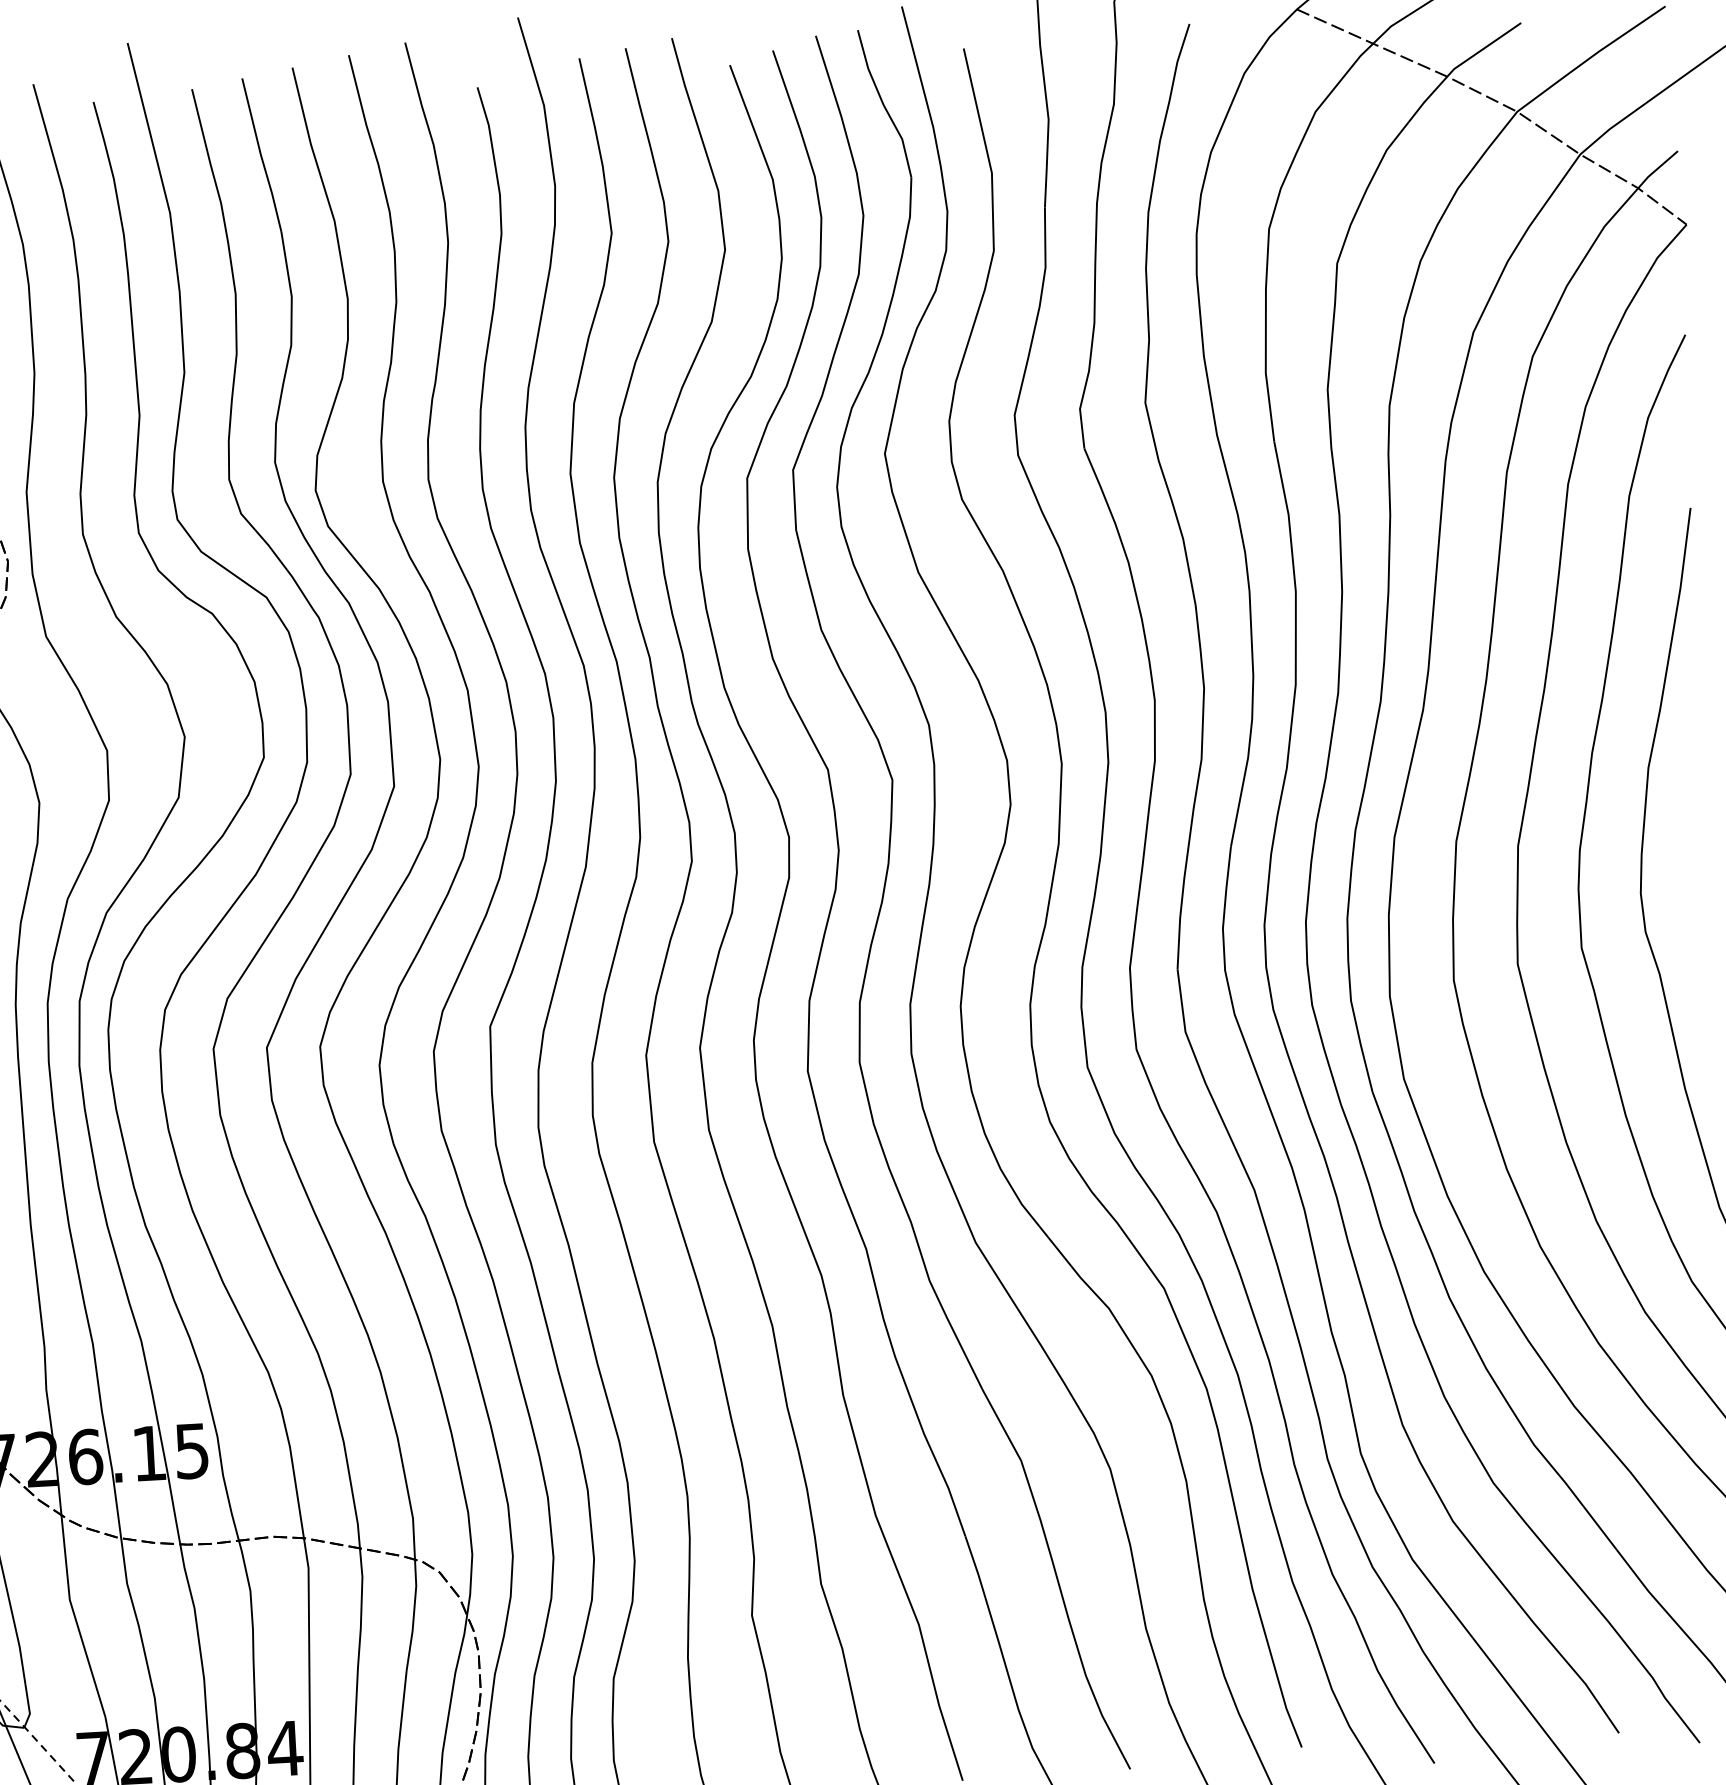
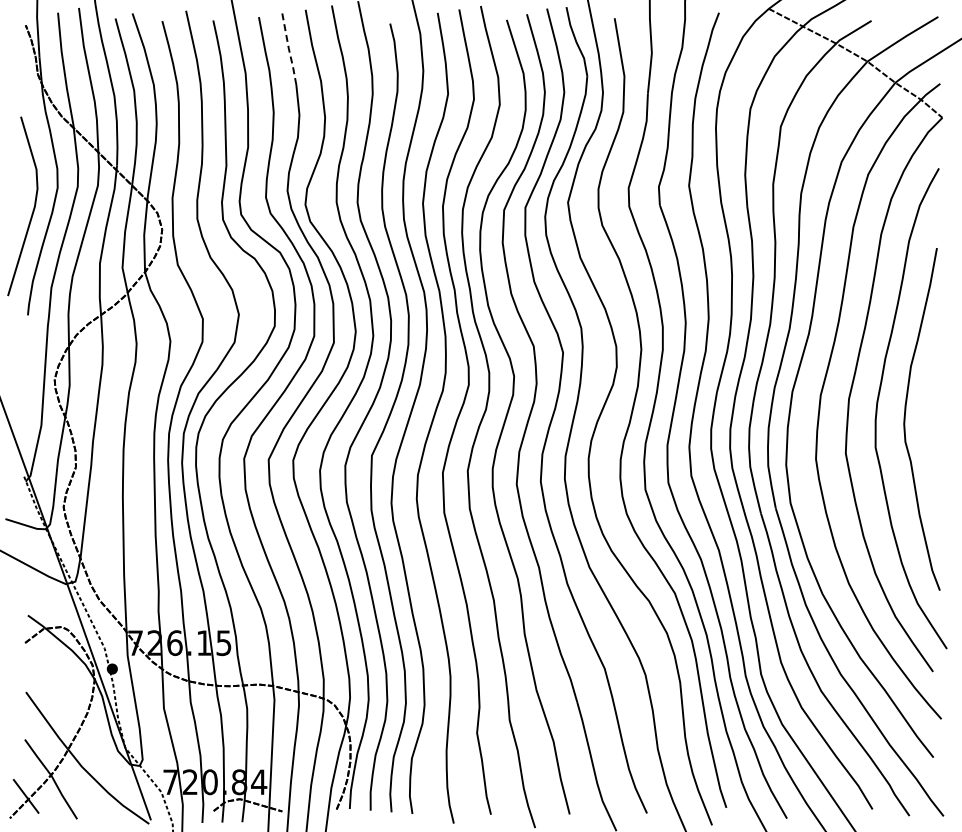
line: (259, 153) -> (288, 48), solid -> dashed

